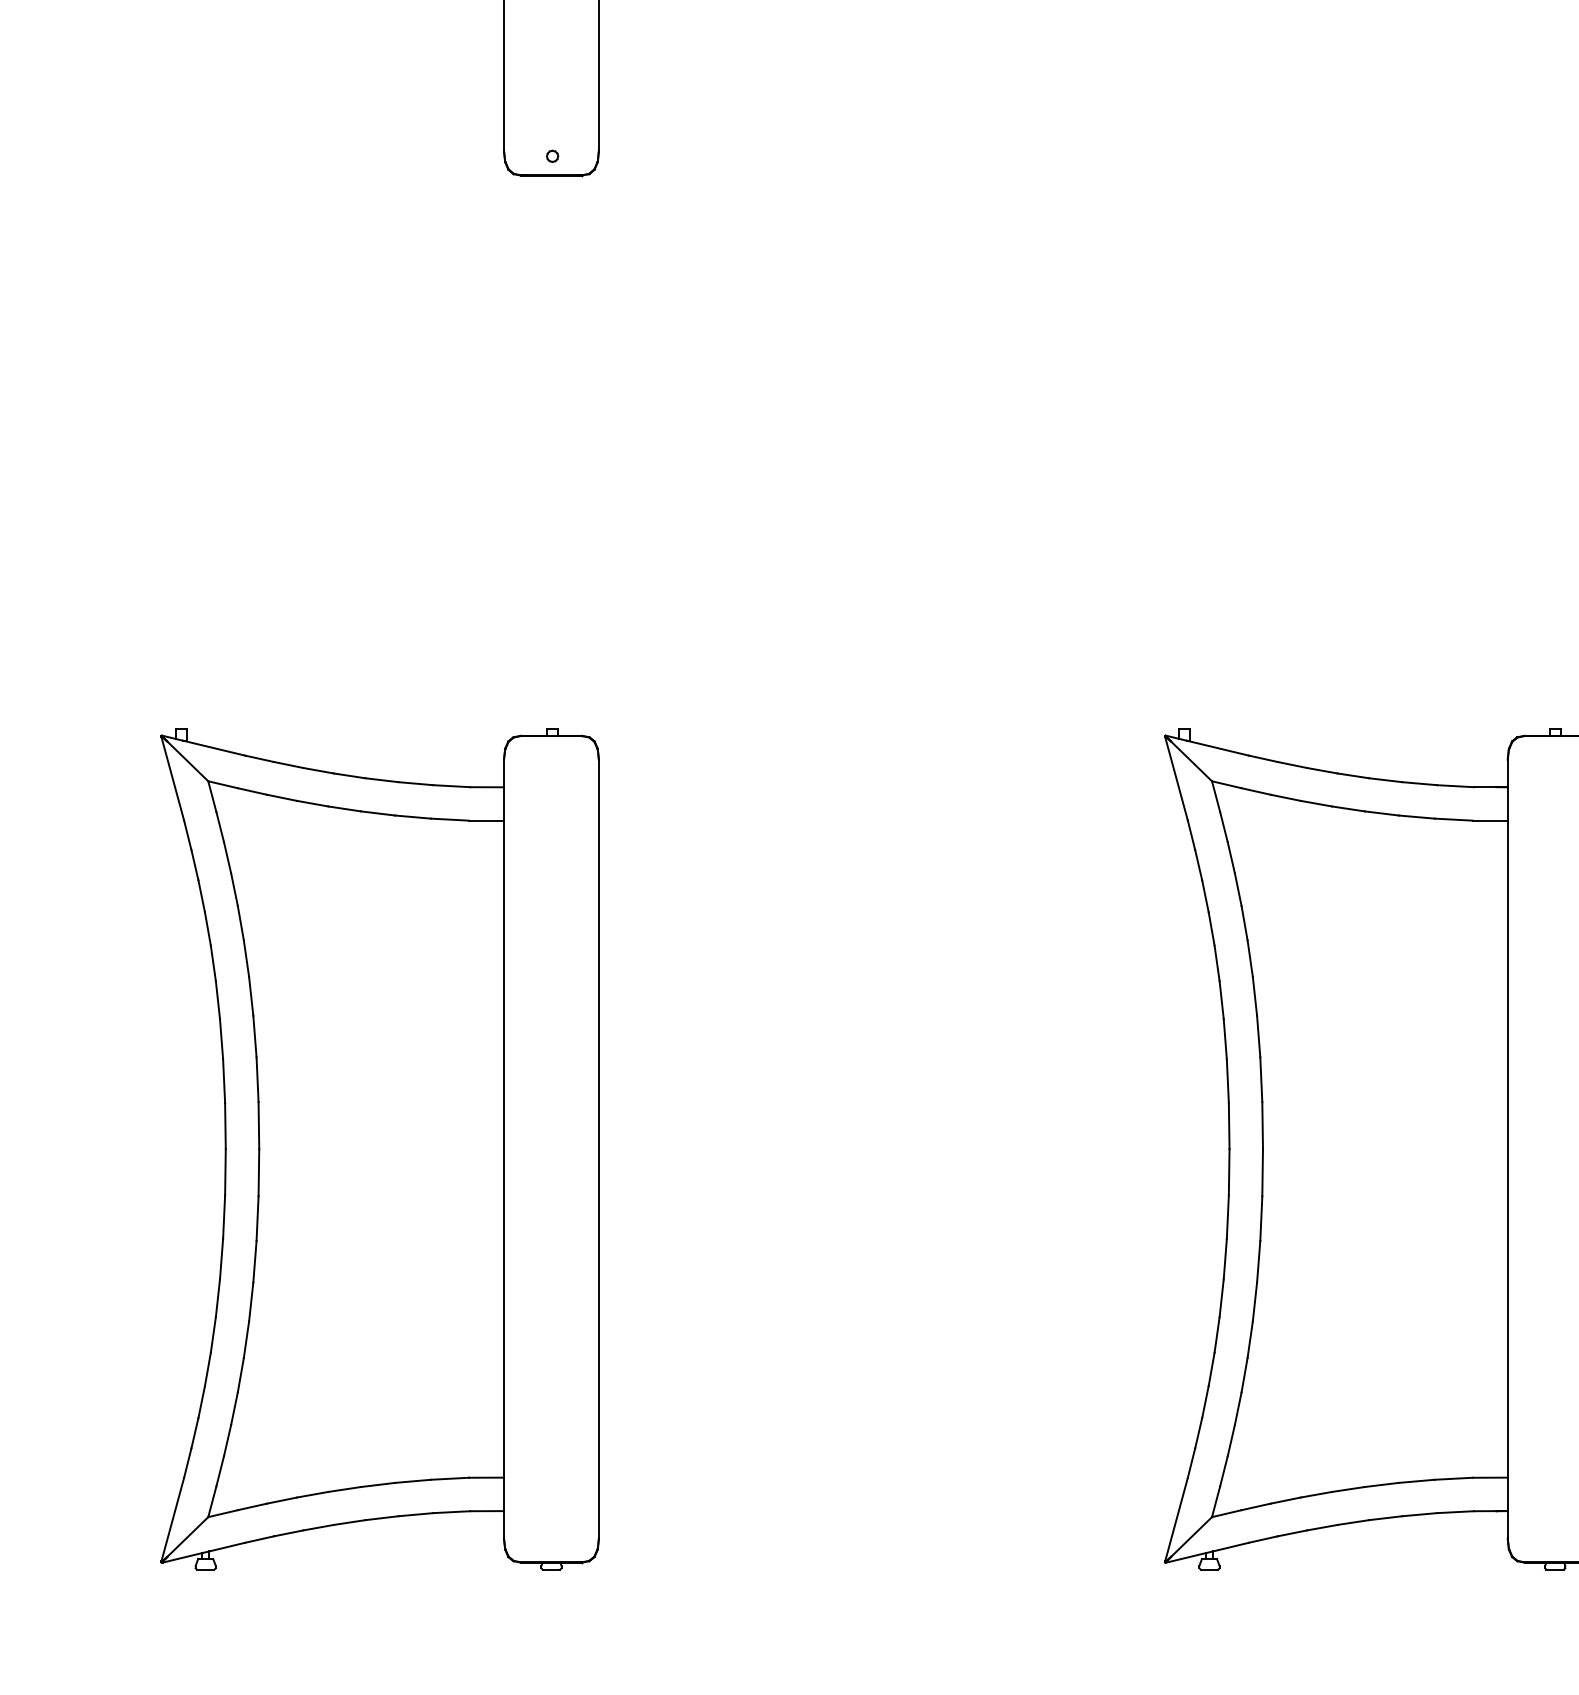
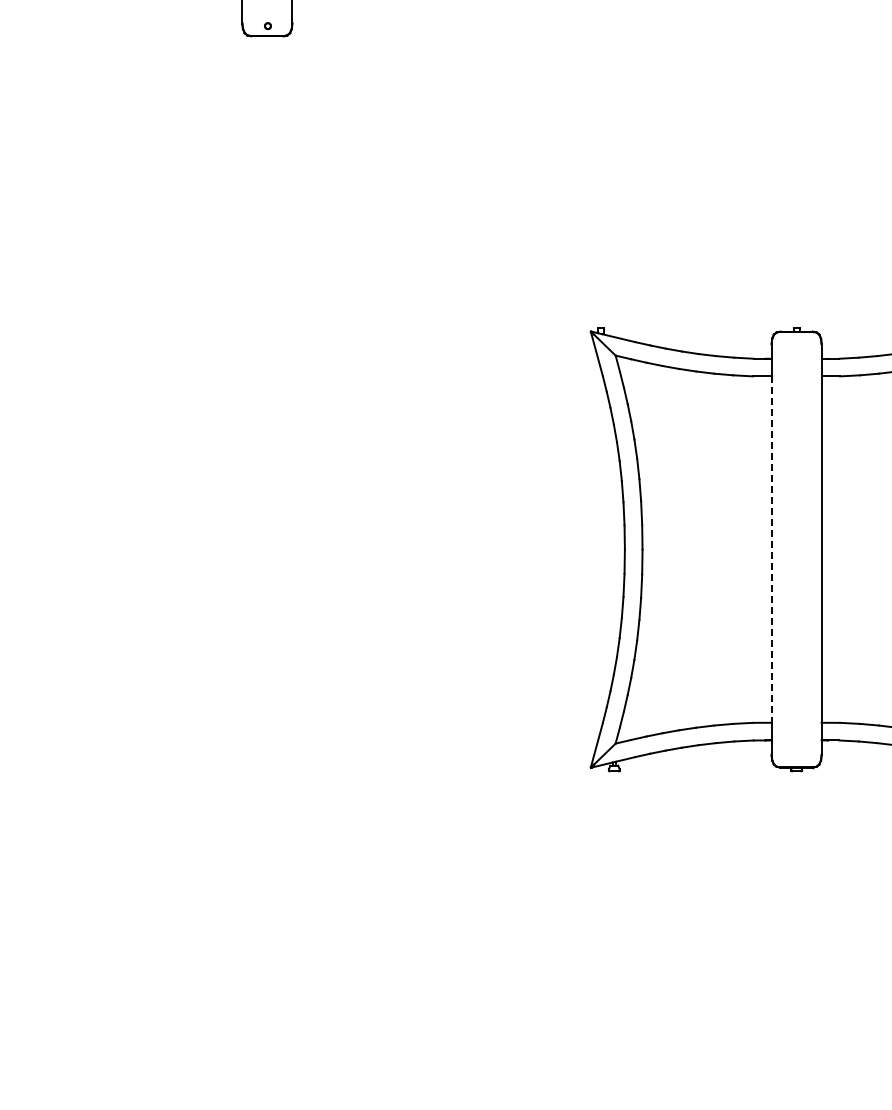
part: (379, 1148) -> (176, 549), removed
line: (1507, 1150) -> (771, 550), solid -> dashed

